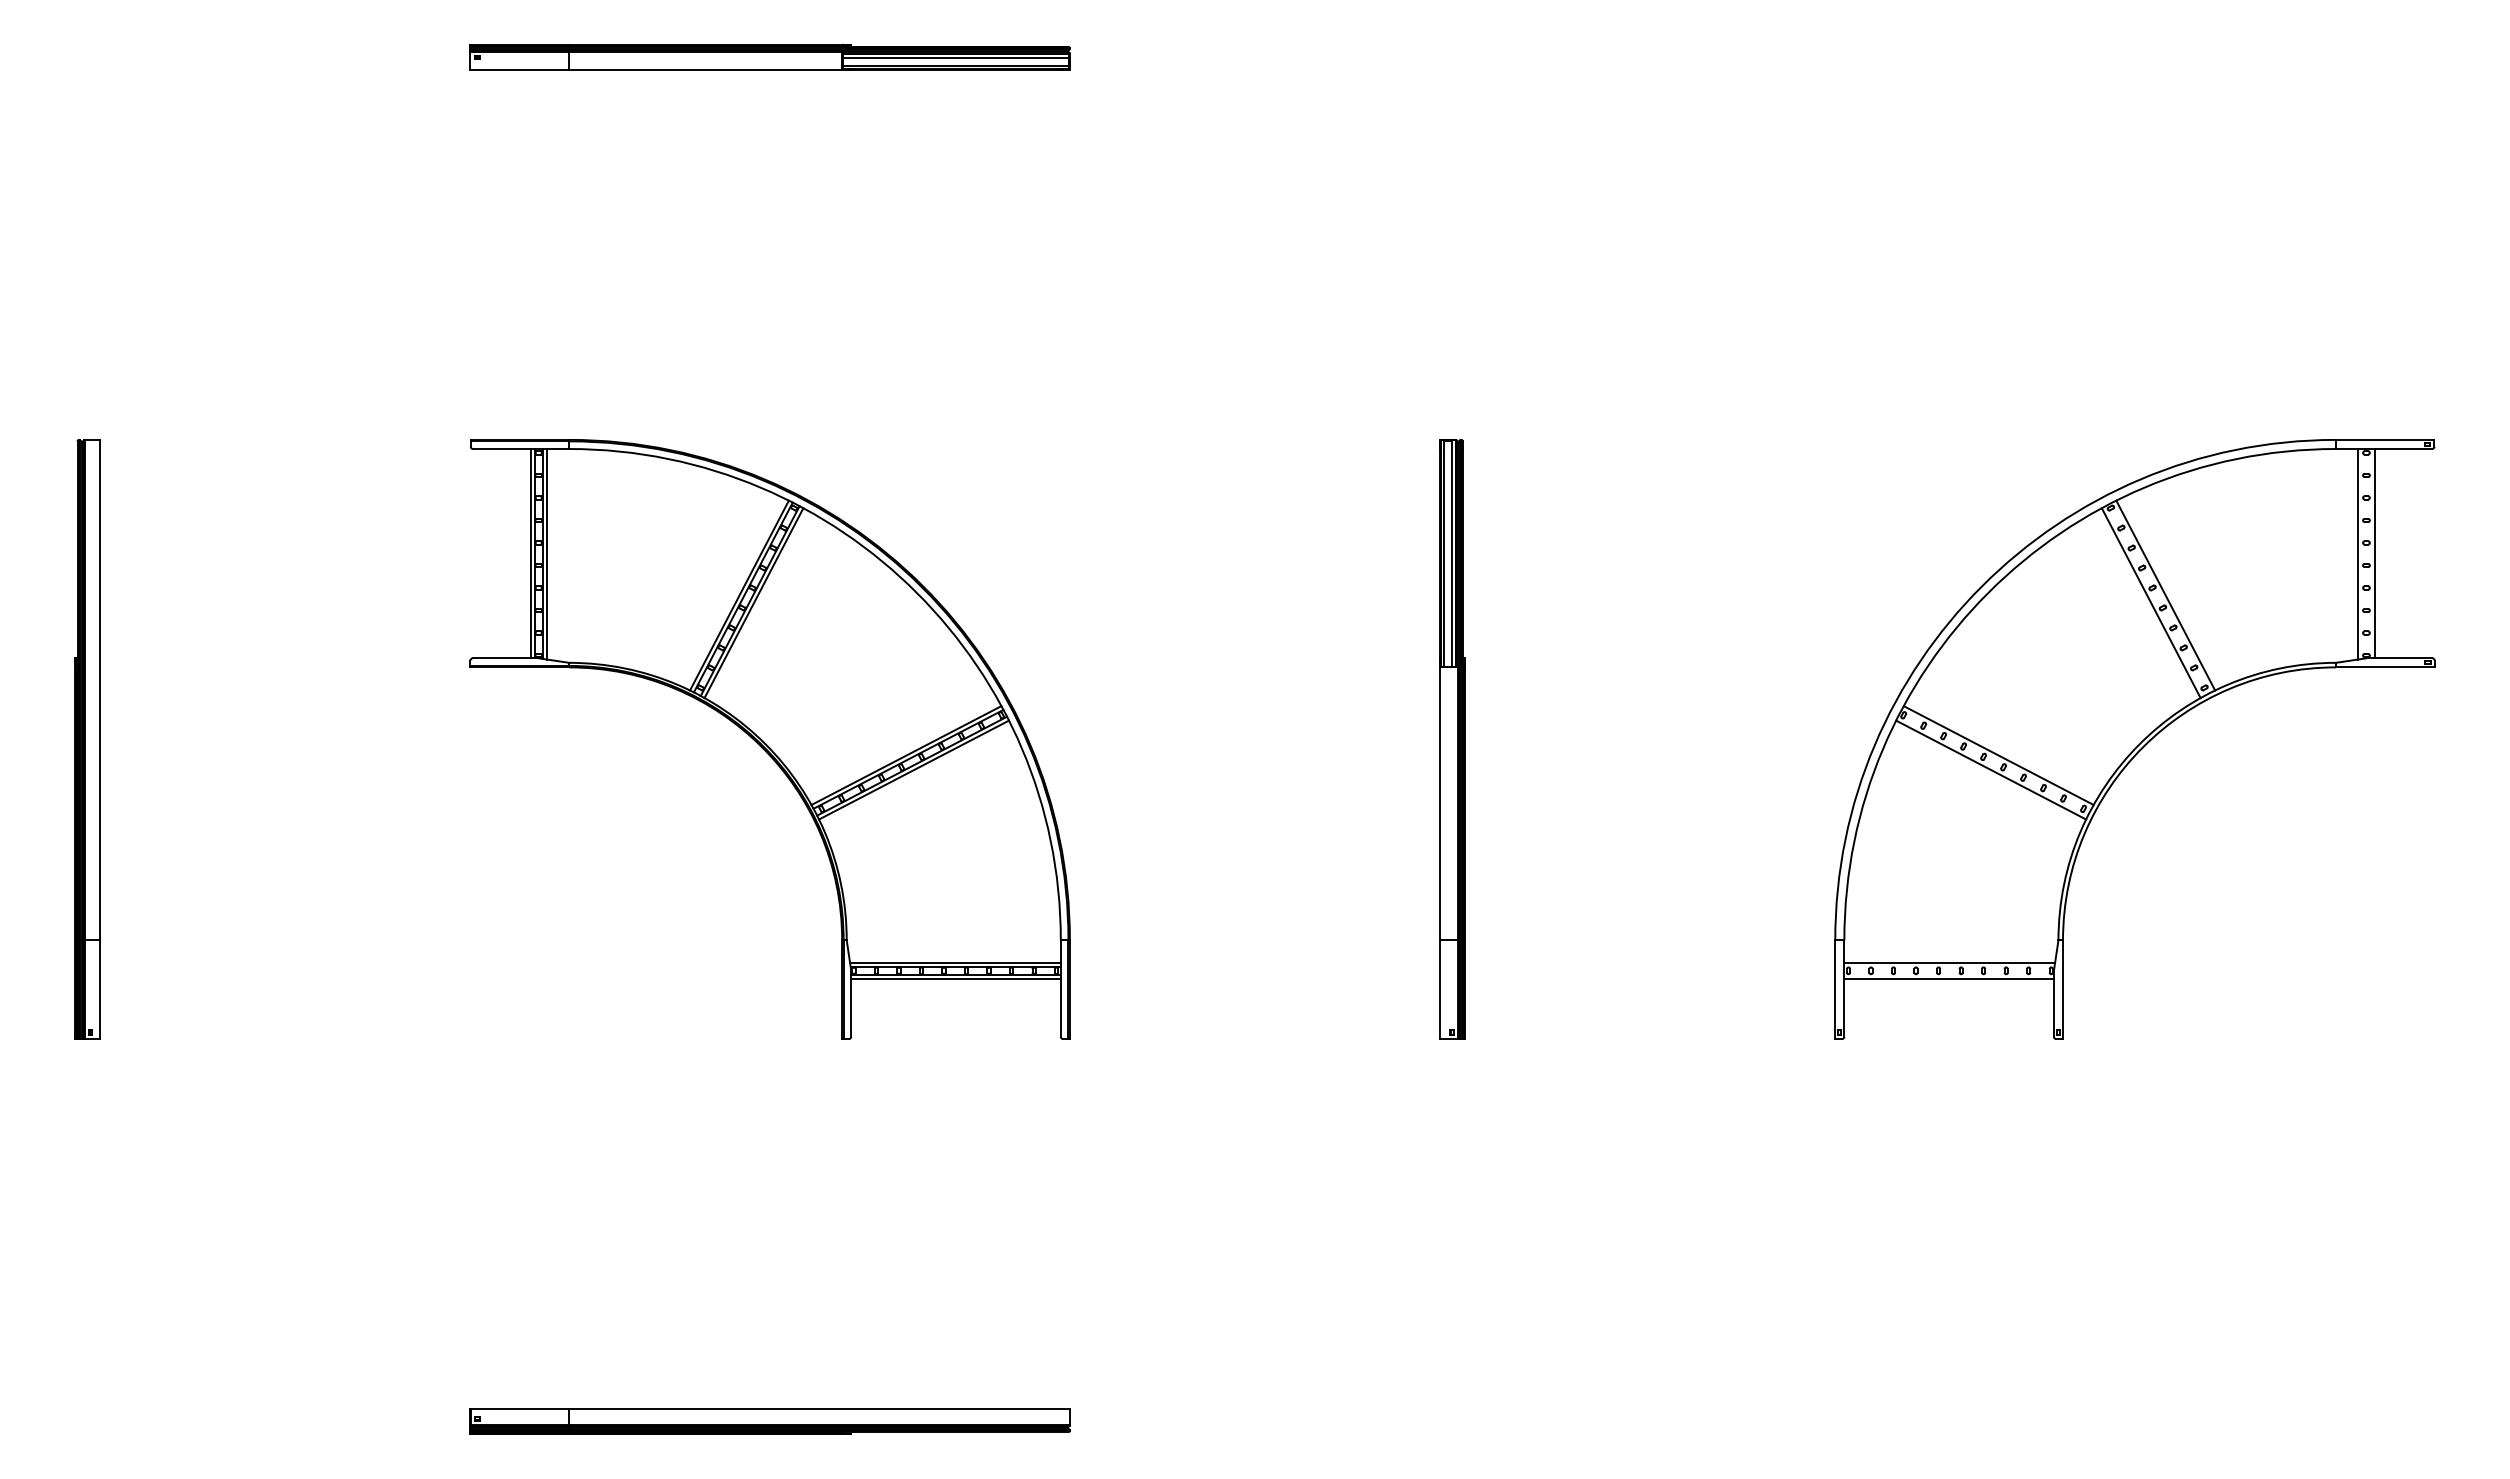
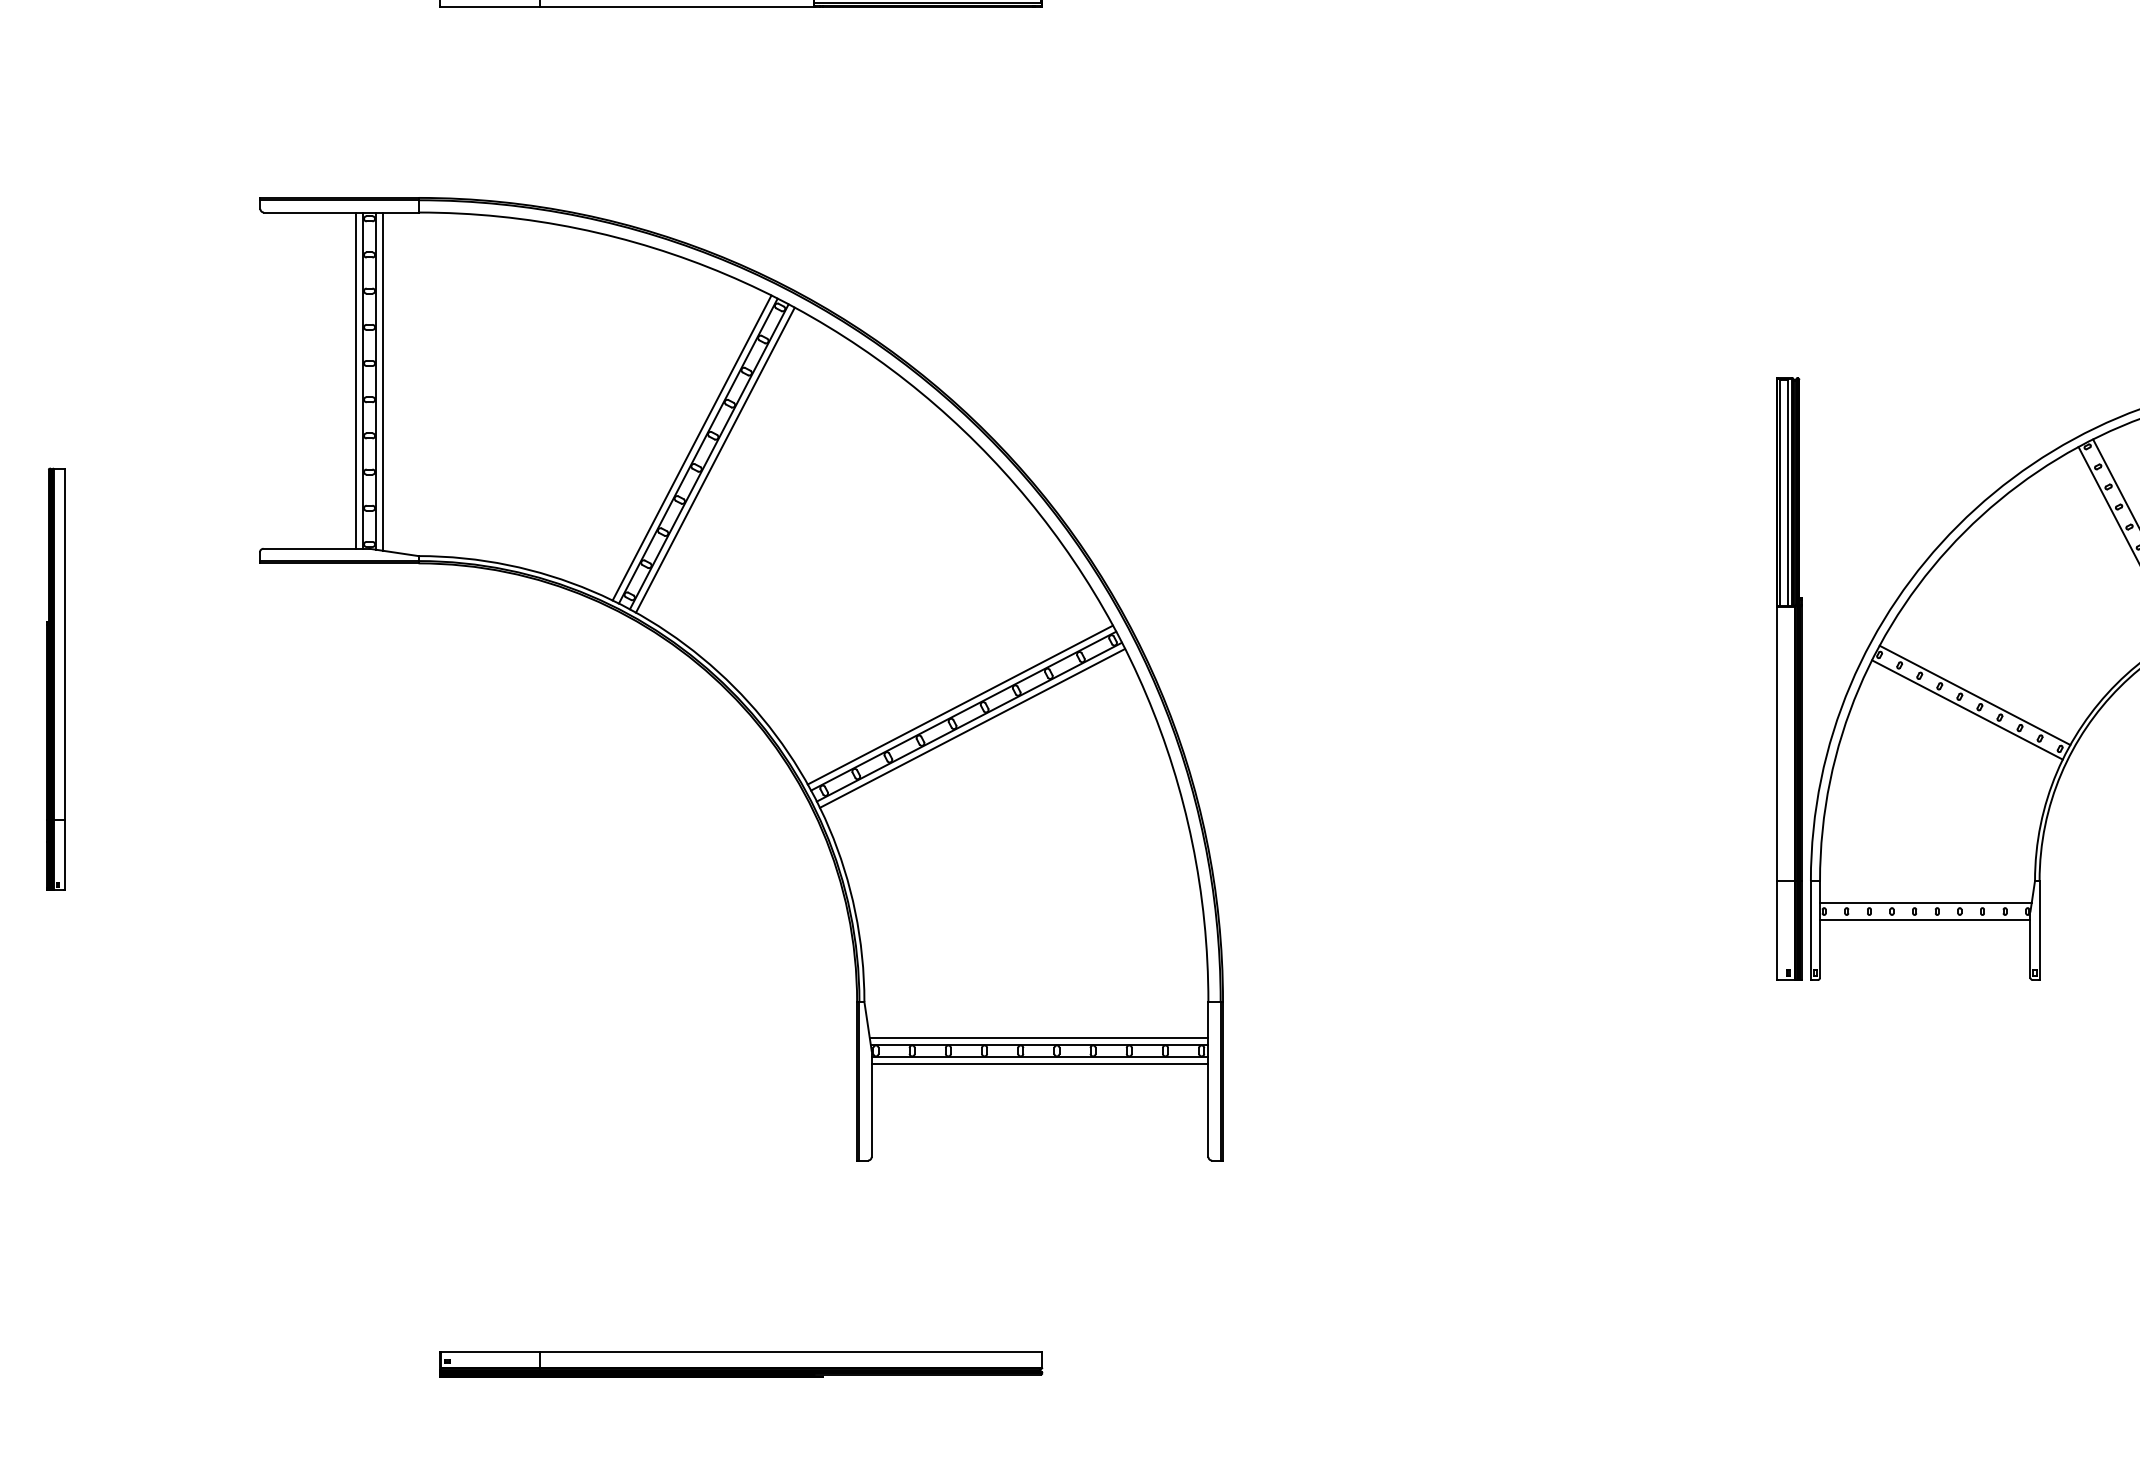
part: (87, 739) -> (55, 679), size x0.7
part: (769, 739) -> (740, 679), size x1.6
part: (1452, 739) -> (1789, 679), moved

